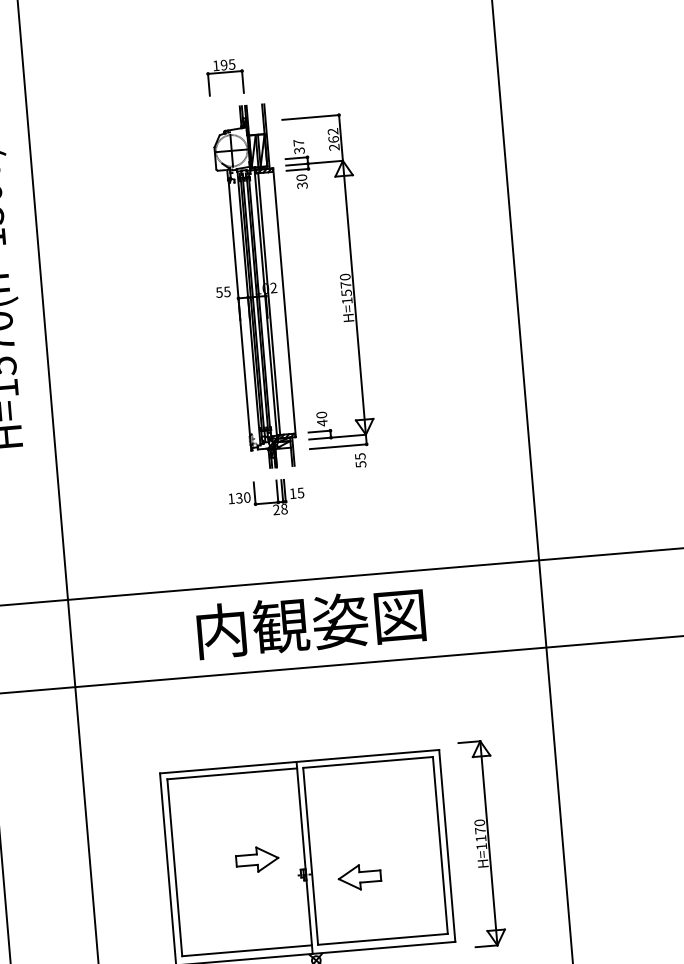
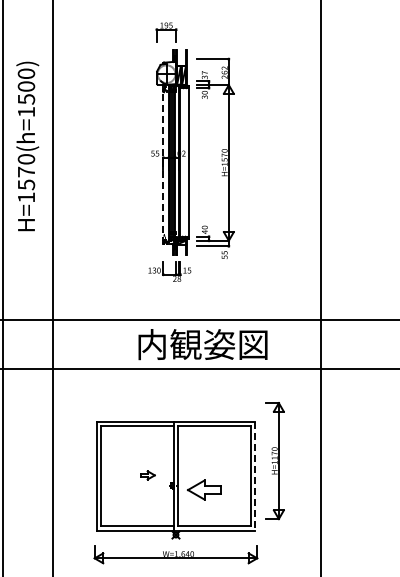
line: (240, 315) -> (163, 167), solid -> dashed
text: (310, 623) -> (202, 344), moved
part: (481, 844) -> (274, 461), moved
line: (447, 845) -> (255, 476), solid -> dashed
part: (257, 859) -> (147, 475), size x0.6
part: (358, 878) -> (203, 490), size x1.4

